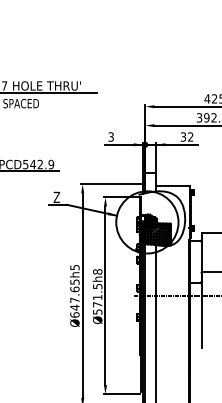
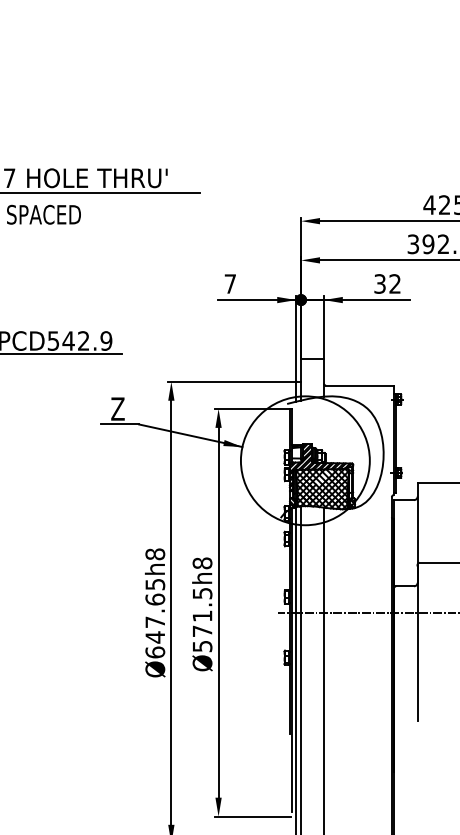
text: (110, 136) -> (228, 282), 3 -> 7
text: (74, 267) -> (154, 554), Ø647.65h5 -> Ø647.65h8

